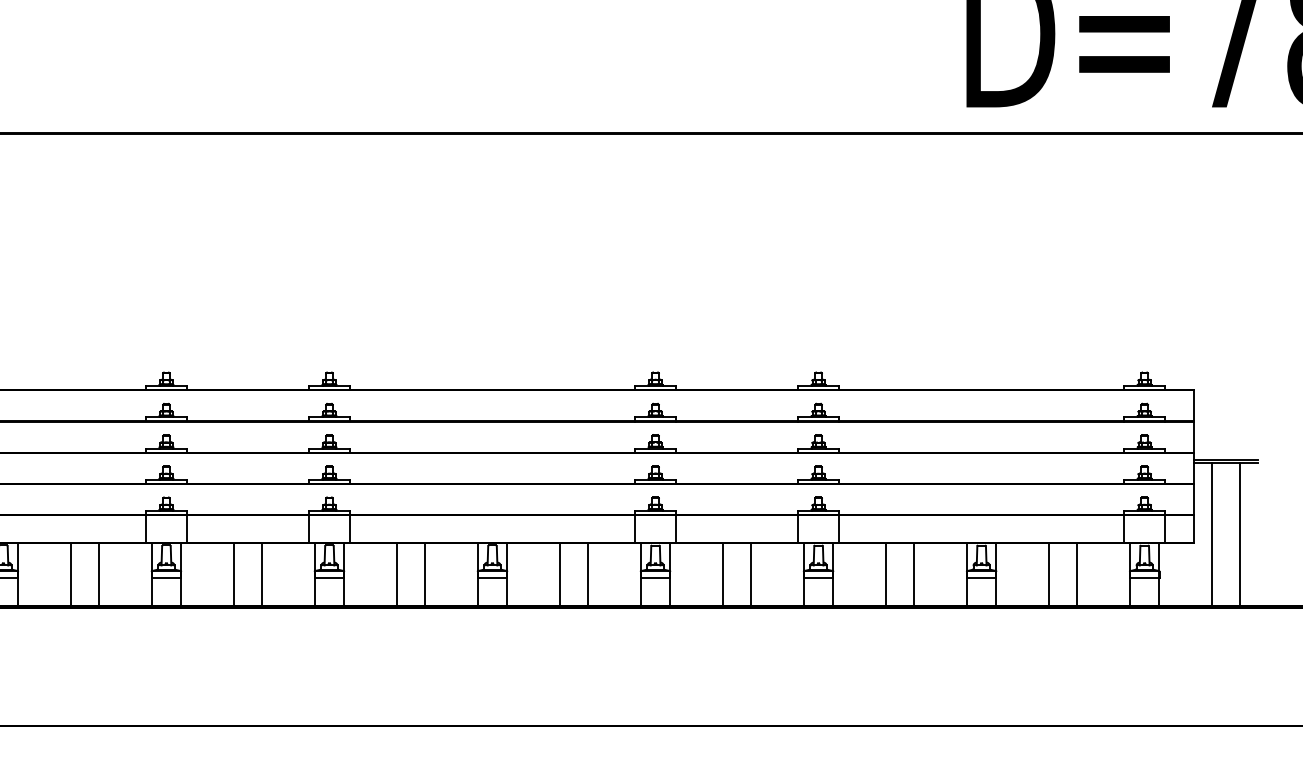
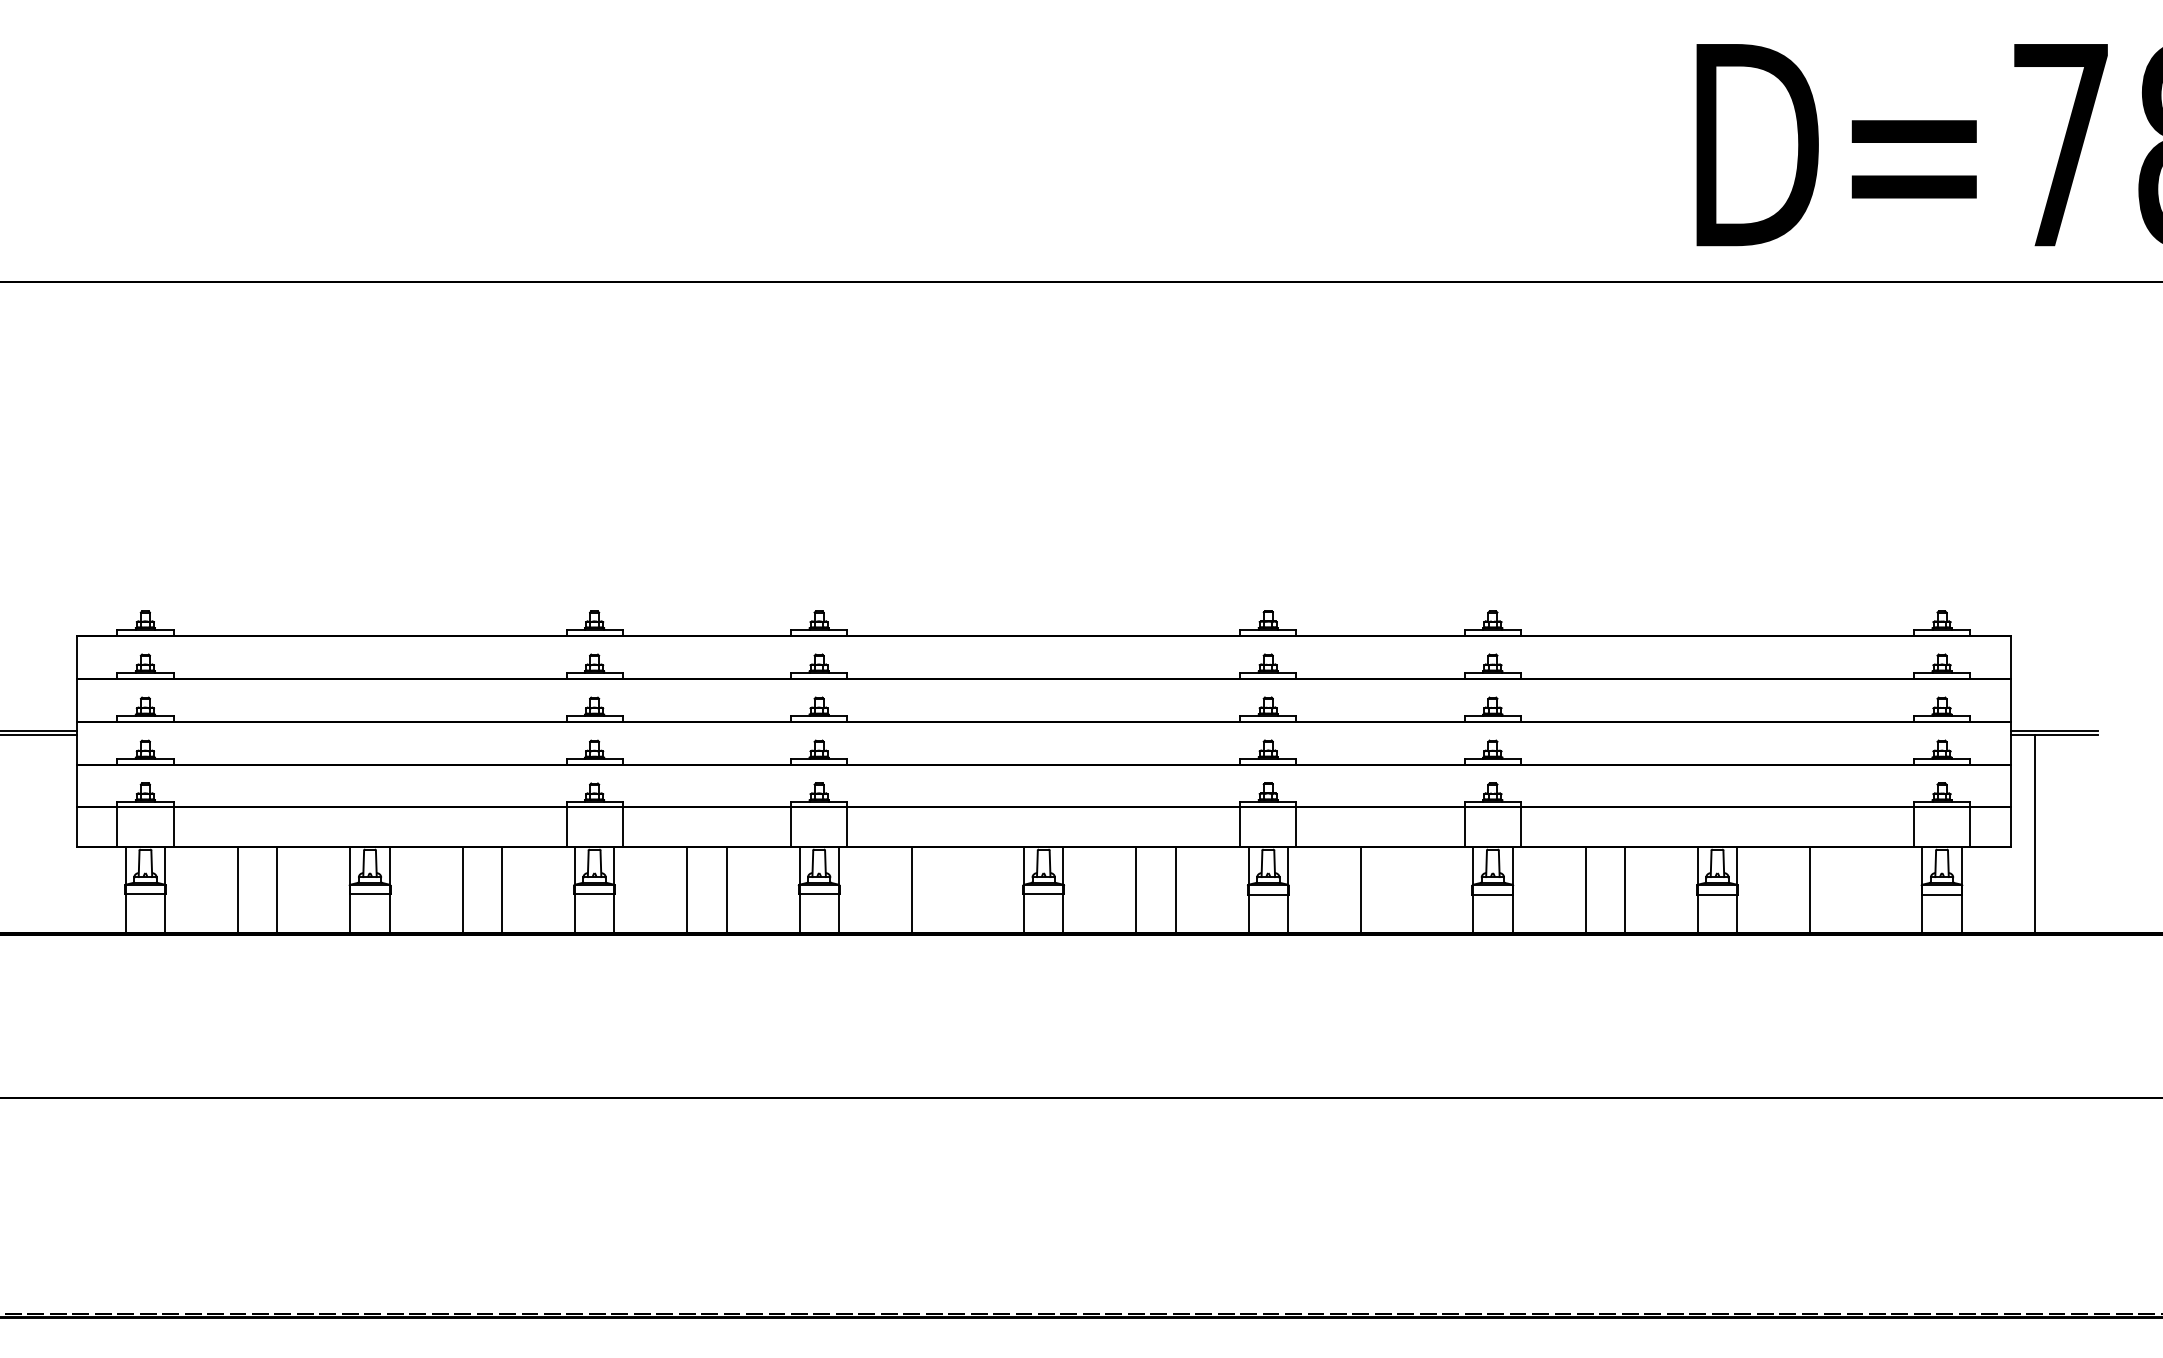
line: (1240, 534) -> (2073, 834), removed
line: (425, 574) -> (951, 889), removed
line: (751, 574) -> (1400, 889), removed
line: (1077, 574) -> (1849, 889), removed

